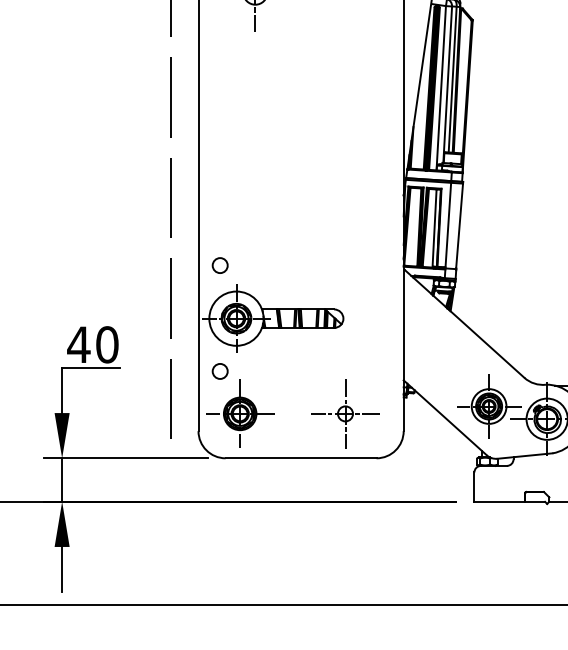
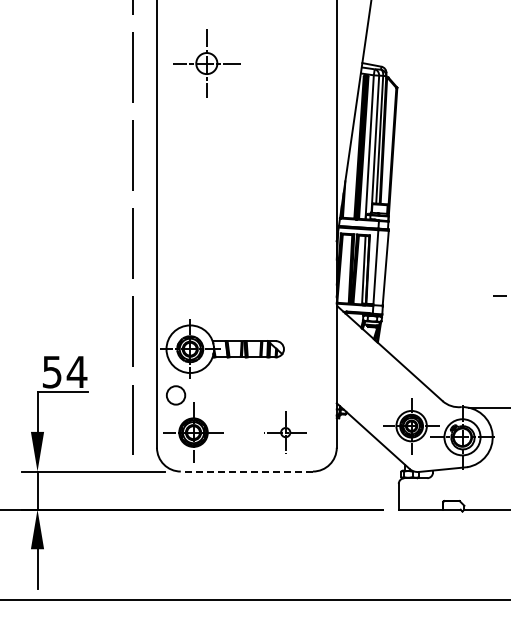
circle: (219, 265) -> (175, 302), removed
text: (92, 344) -> (64, 371), 40 -> 54
circle: (219, 371) -> (175, 395), size x1.4
part: (345, 413) -> (285, 432), size x0.7
line: (300, 458) -> (246, 471), solid -> dashed

